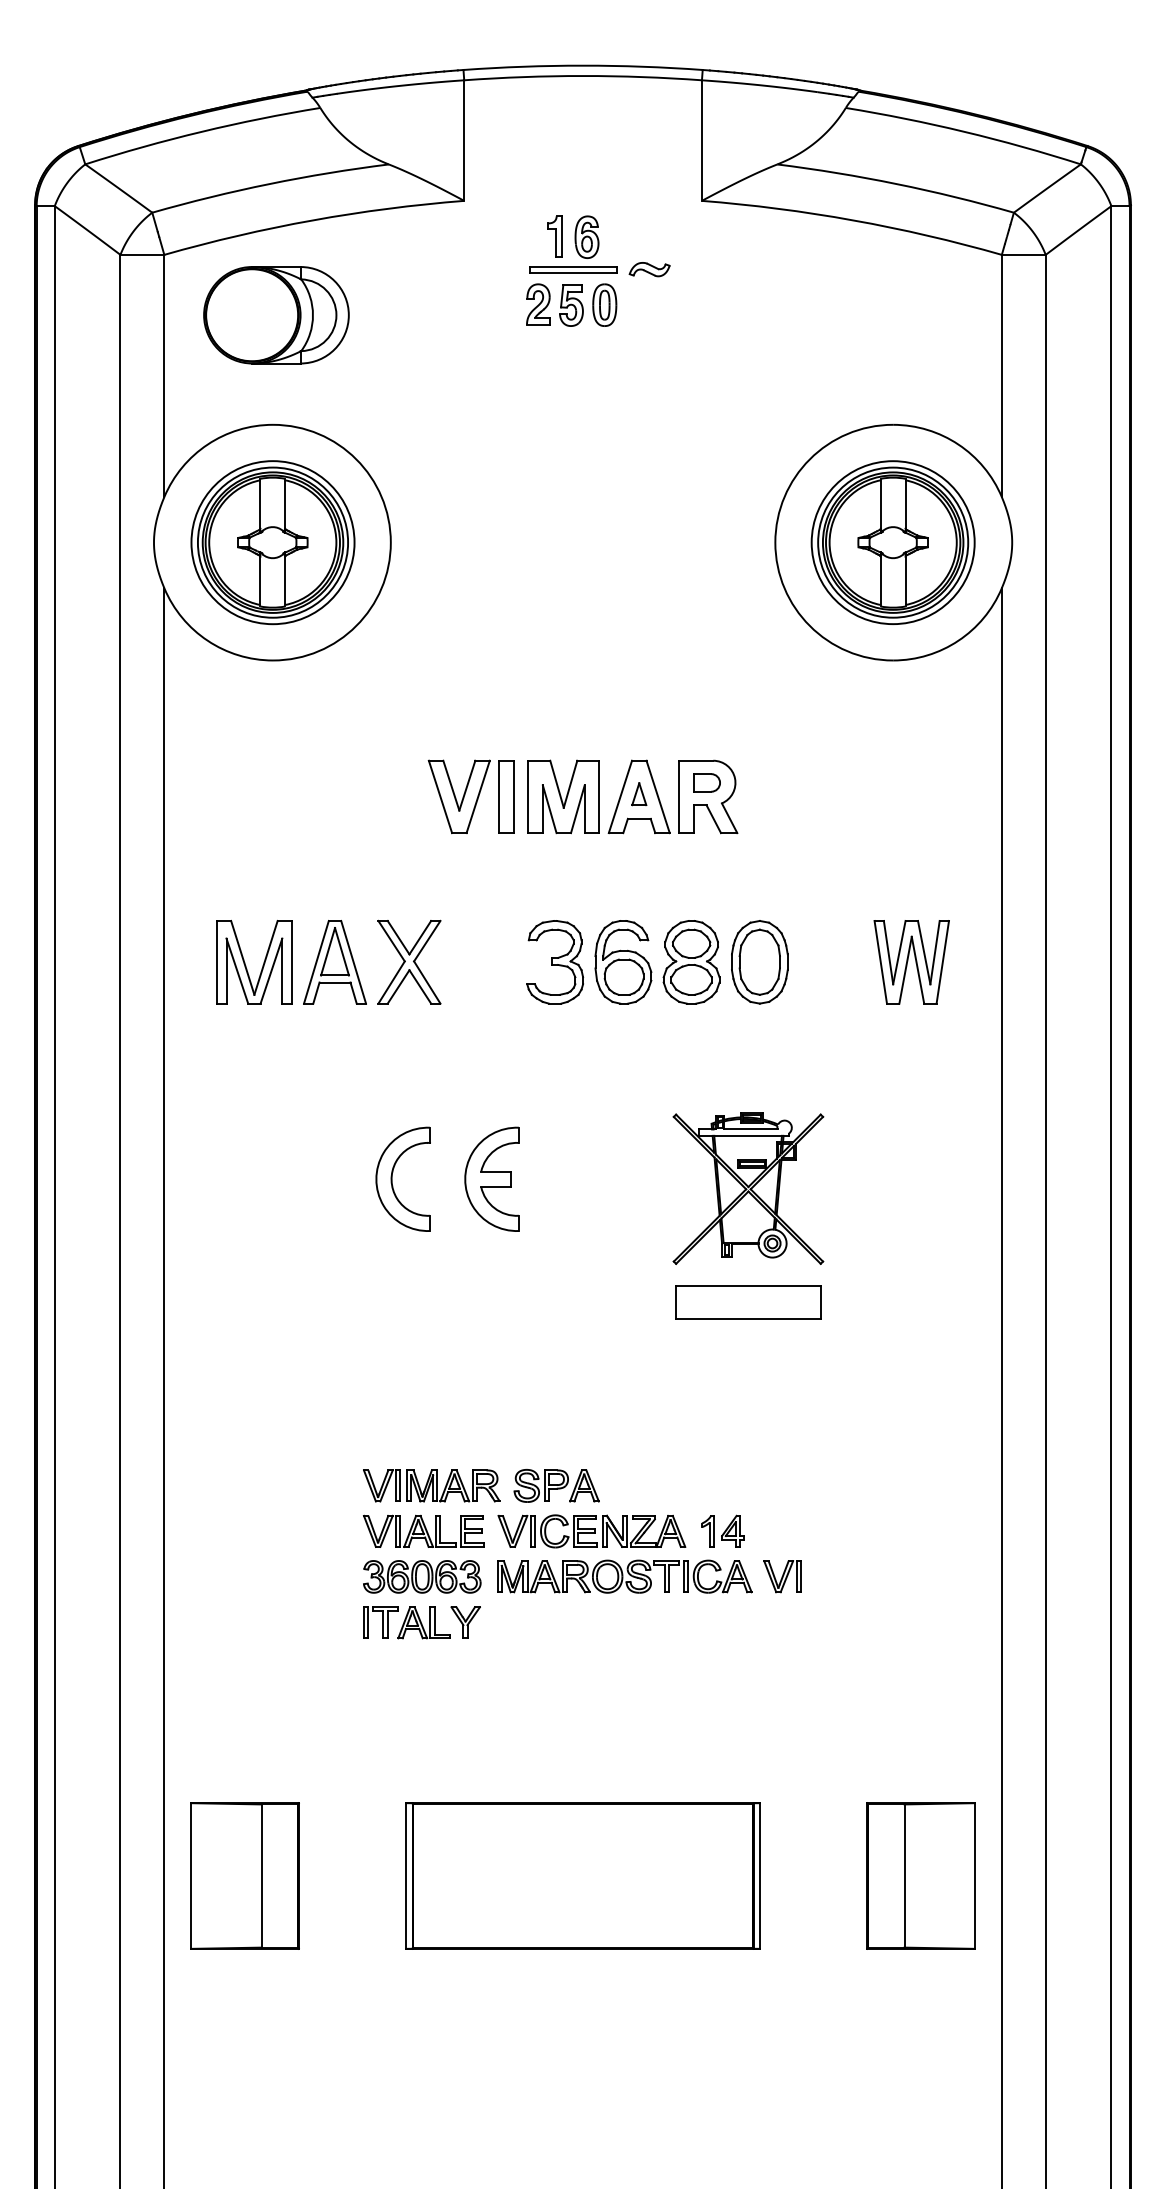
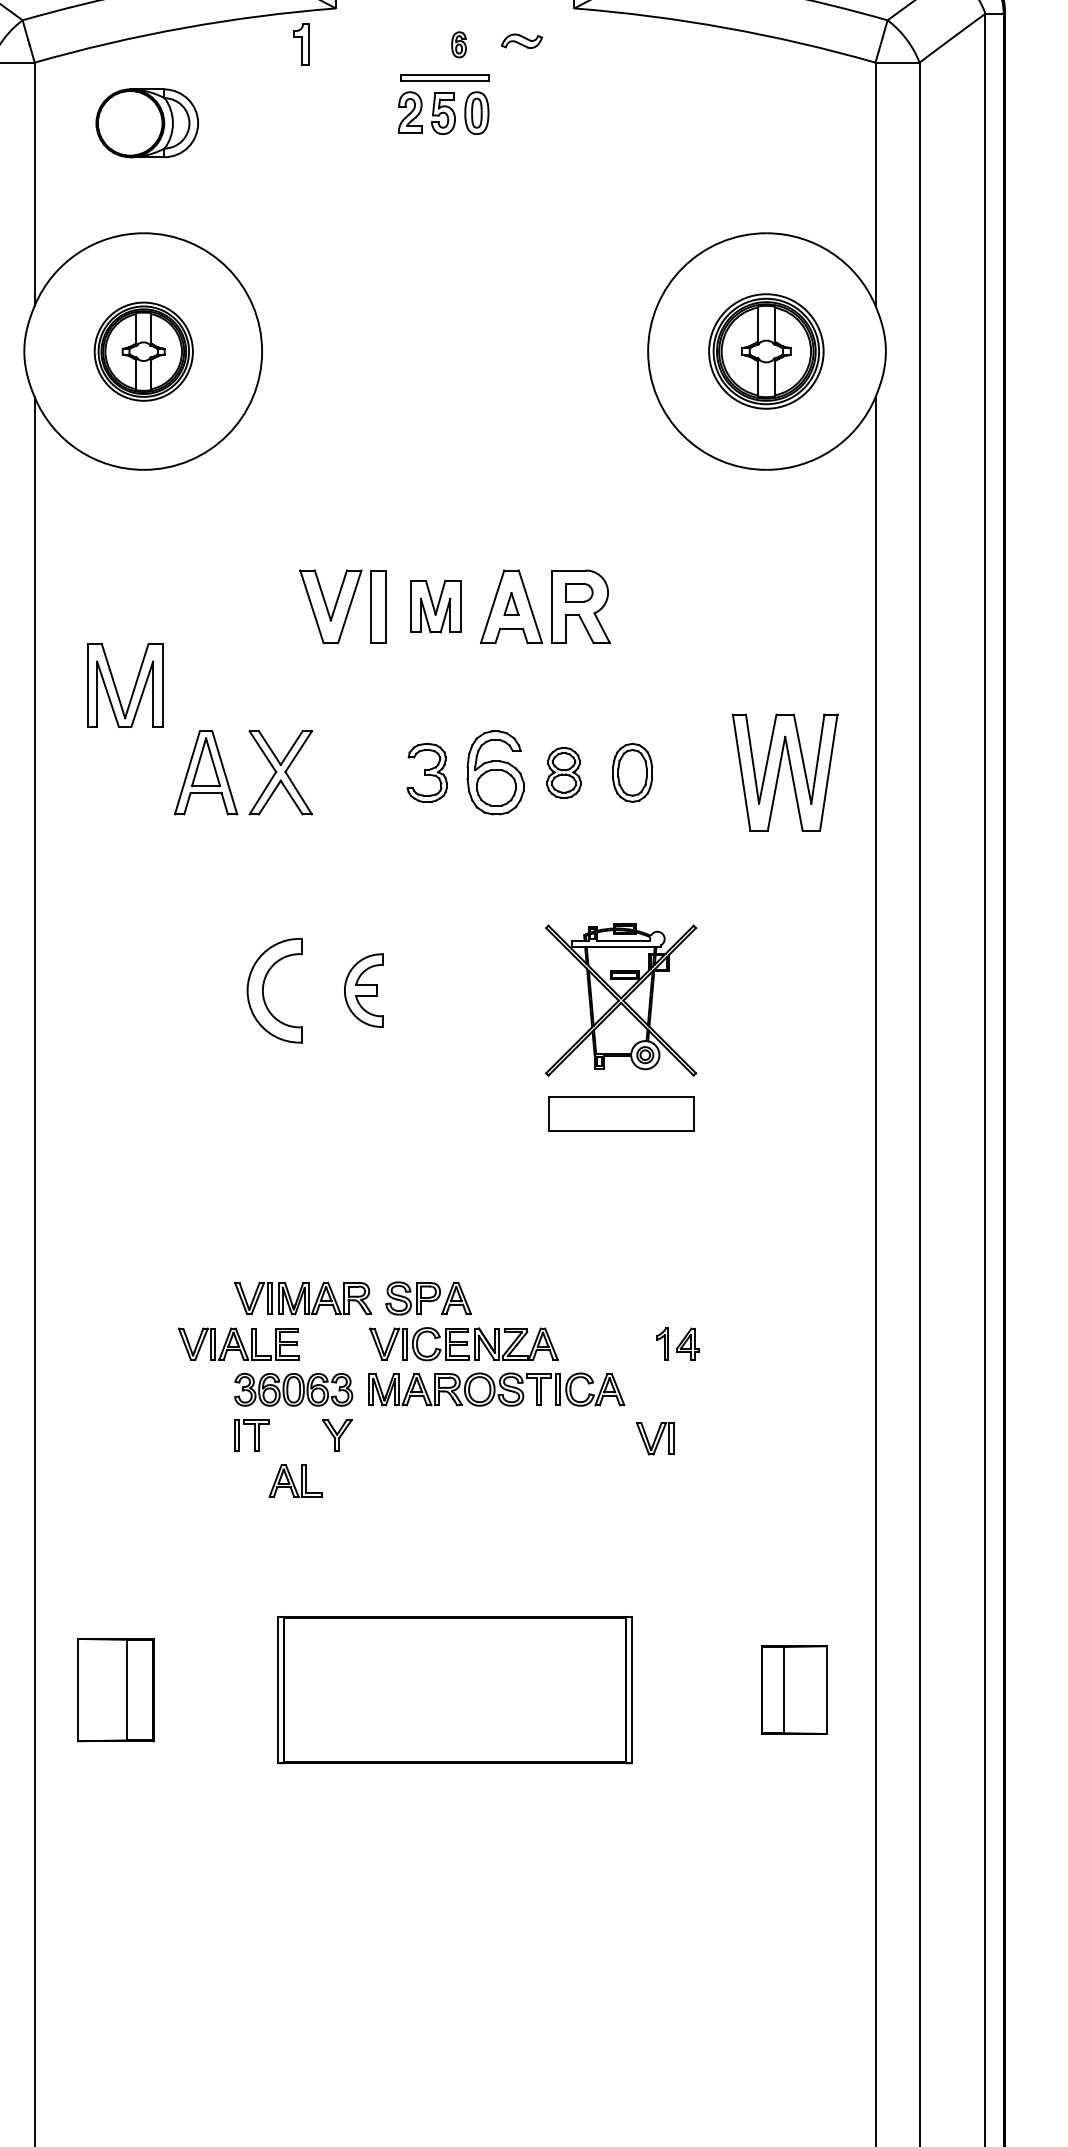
part: (554, 236) -> (300, 44), moved
part: (586, 236) -> (458, 44), size x0.6
part: (649, 269) -> (521, 41), moved
part: (276, 315) -> (147, 123), size x0.7
part: (272, 542) -> (143, 351), size x0.6
part: (892, 542) -> (765, 351), size x0.7
part: (563, 796) -> (435, 606), size x0.7
part: (555, 962) -> (427, 773), size x0.7
part: (691, 962) -> (563, 773), size x0.6
part: (759, 962) -> (632, 773), size x0.7
part: (911, 962) -> (784, 773), size x1.4
part: (246, 965) -> (117, 688), moved
part: (491, 1178) -> (363, 989), size x0.7
part: (423, 1530) -> (238, 1343), moved
part: (722, 1530) -> (677, 1343), moved
part: (782, 1576) -> (655, 1438), moved
part: (423, 1622) -> (294, 1480), moved
part: (244, 1875) -> (115, 1689), size x0.7
part: (920, 1875) -> (793, 1689), size x0.6

